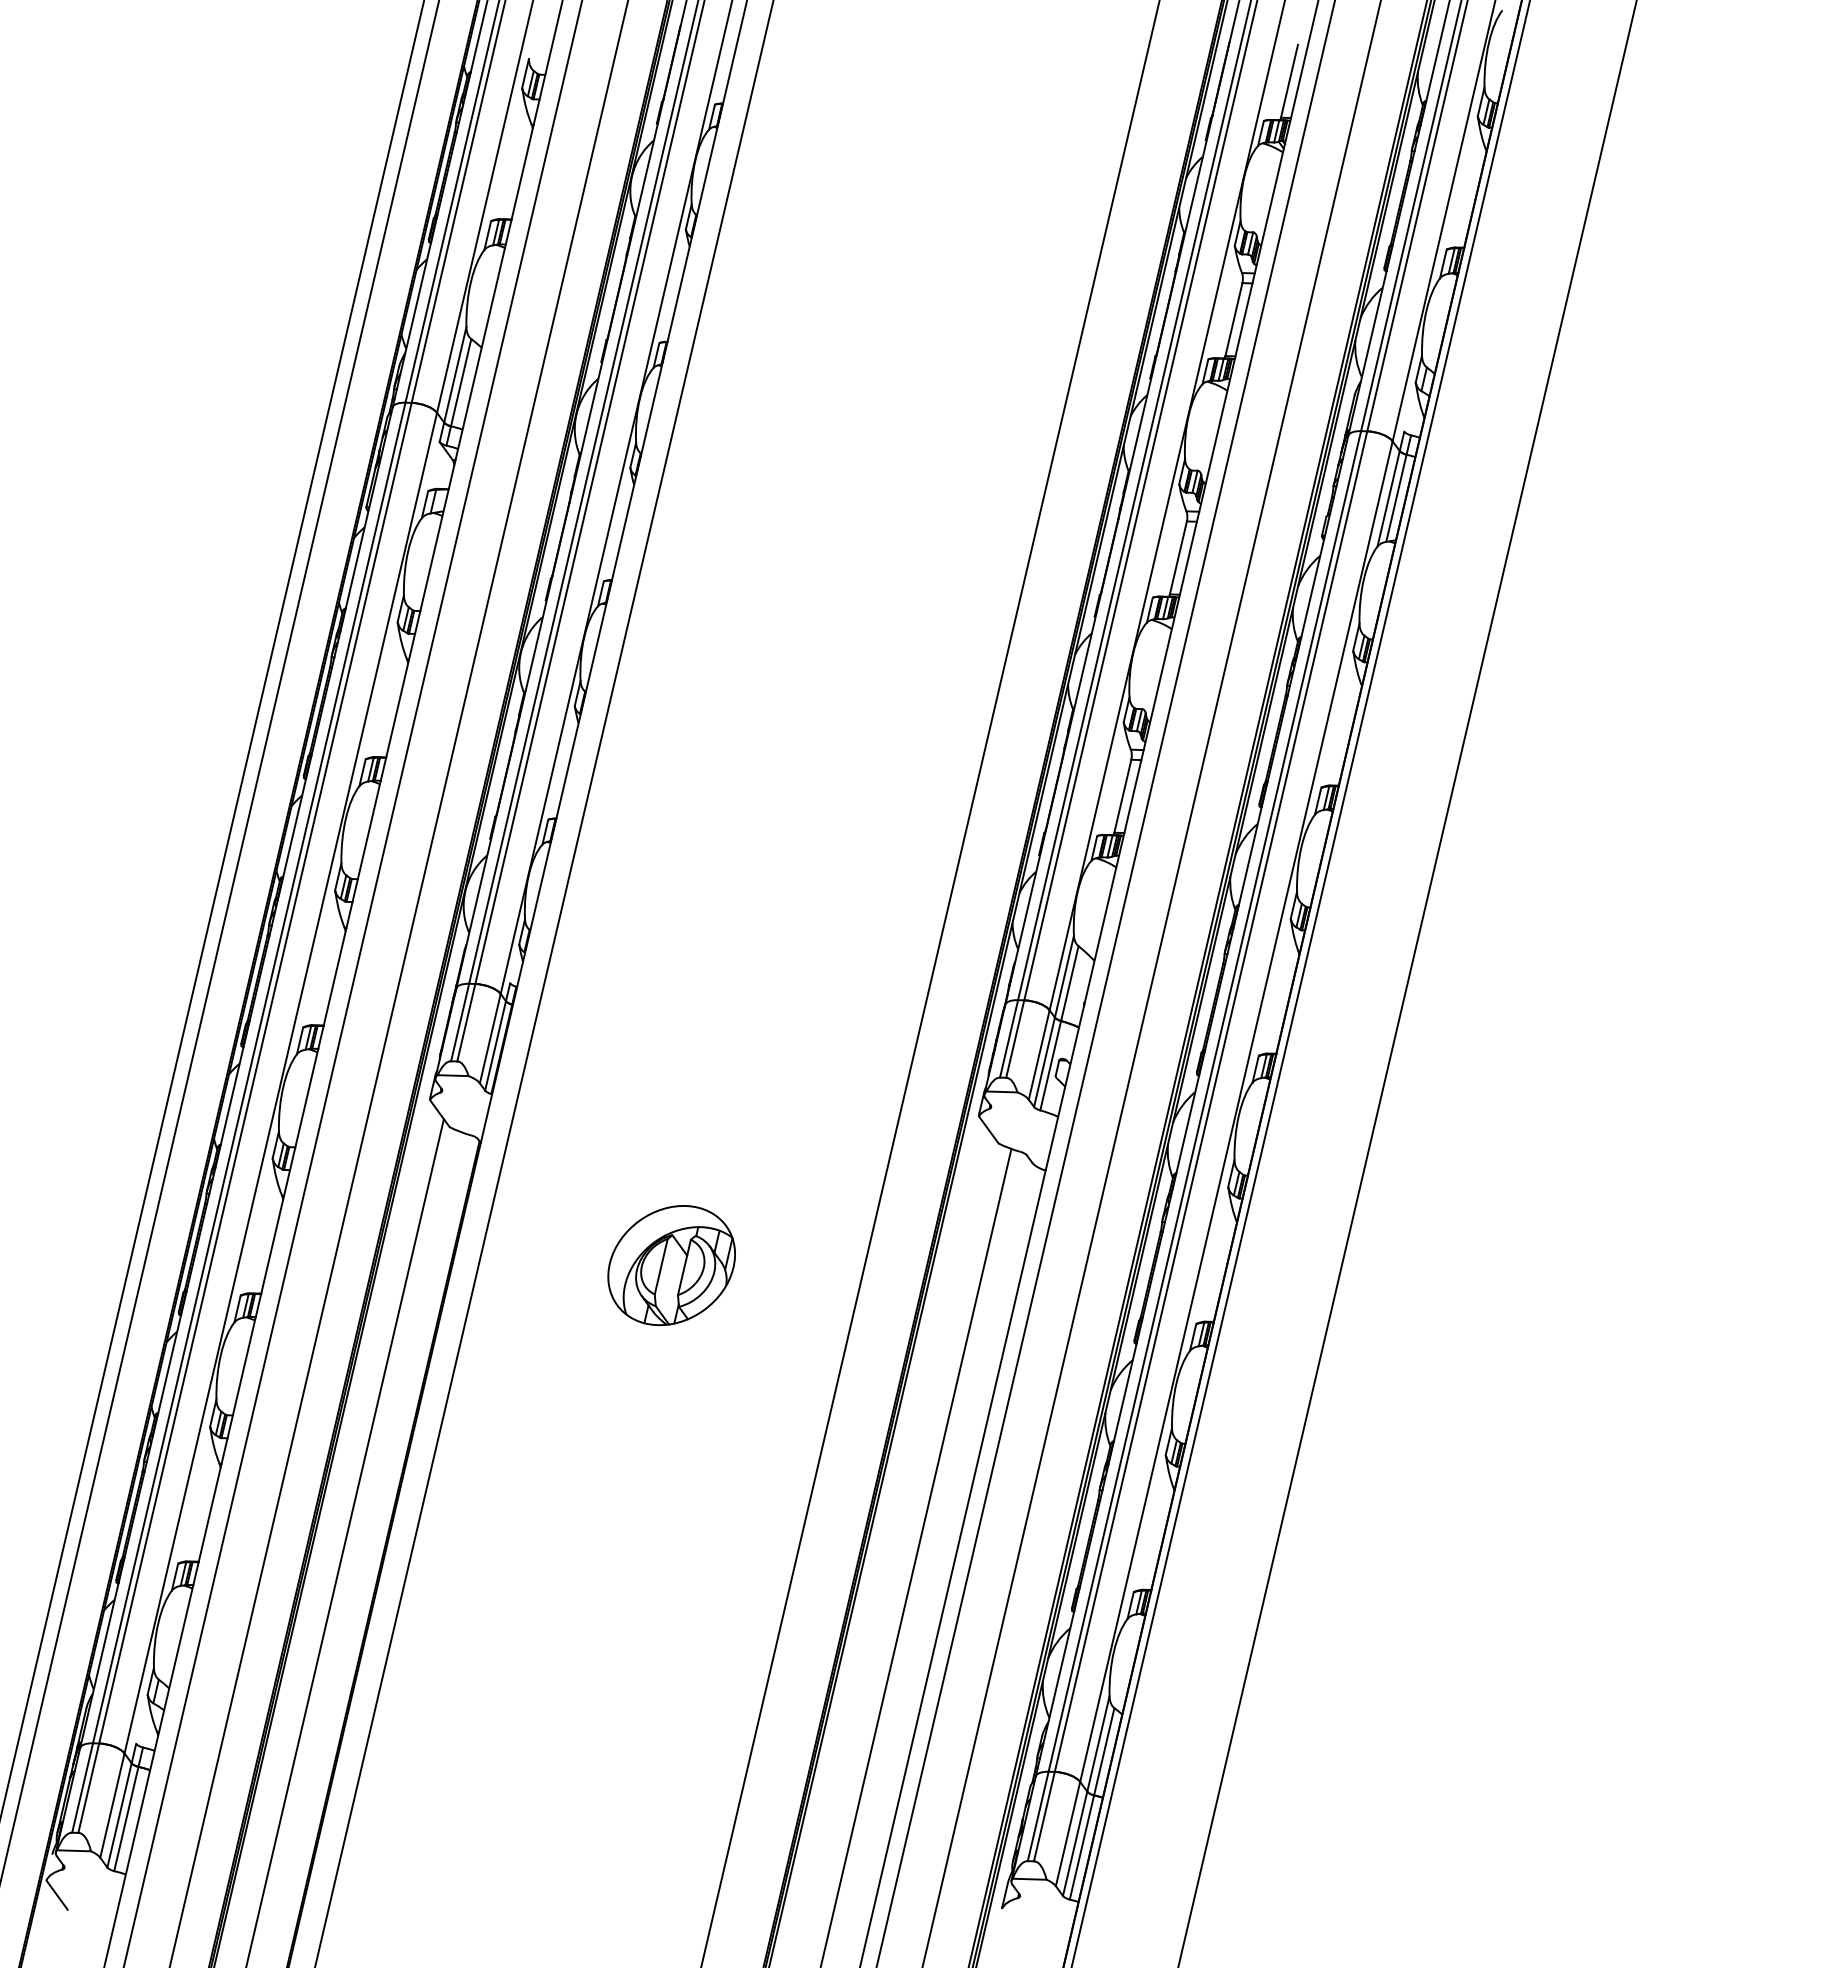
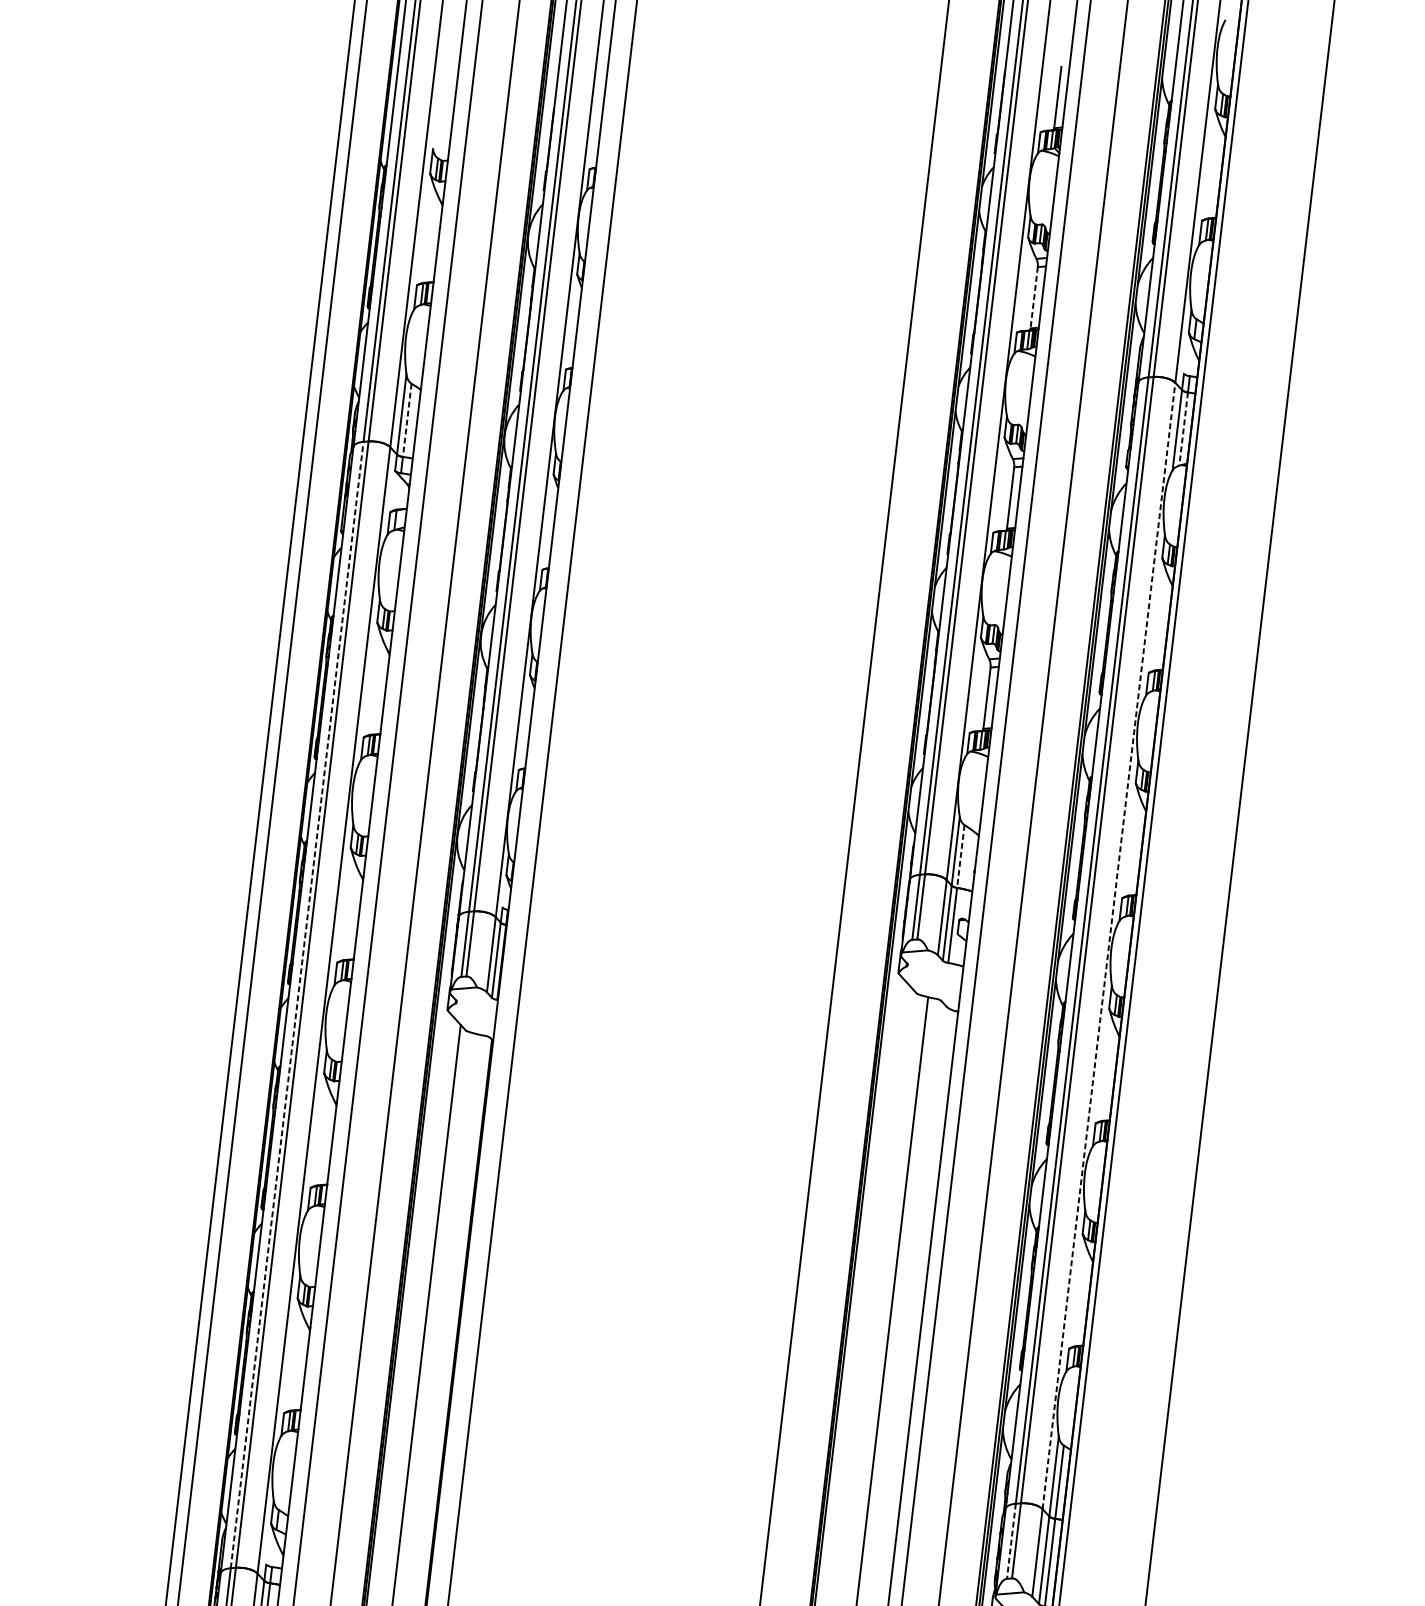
line: (1233, 320) -> (1033, 298), solid -> dashed
line: (461, 382) -> (407, 420), solid -> dashed
line: (1396, 498) -> (1183, 429), solid -> dashed
line: (1069, 984) -> (960, 857), solid -> dashed
line: (249, 1072) -> (297, 1004), solid -> dashed
line: (1236, 1111) -> (1109, 945), solid -> dashed
part: (671, 1265) -> (660, 1123), removed
line: (1038, 1816) -> (1011, 1541), solid -> dashed

